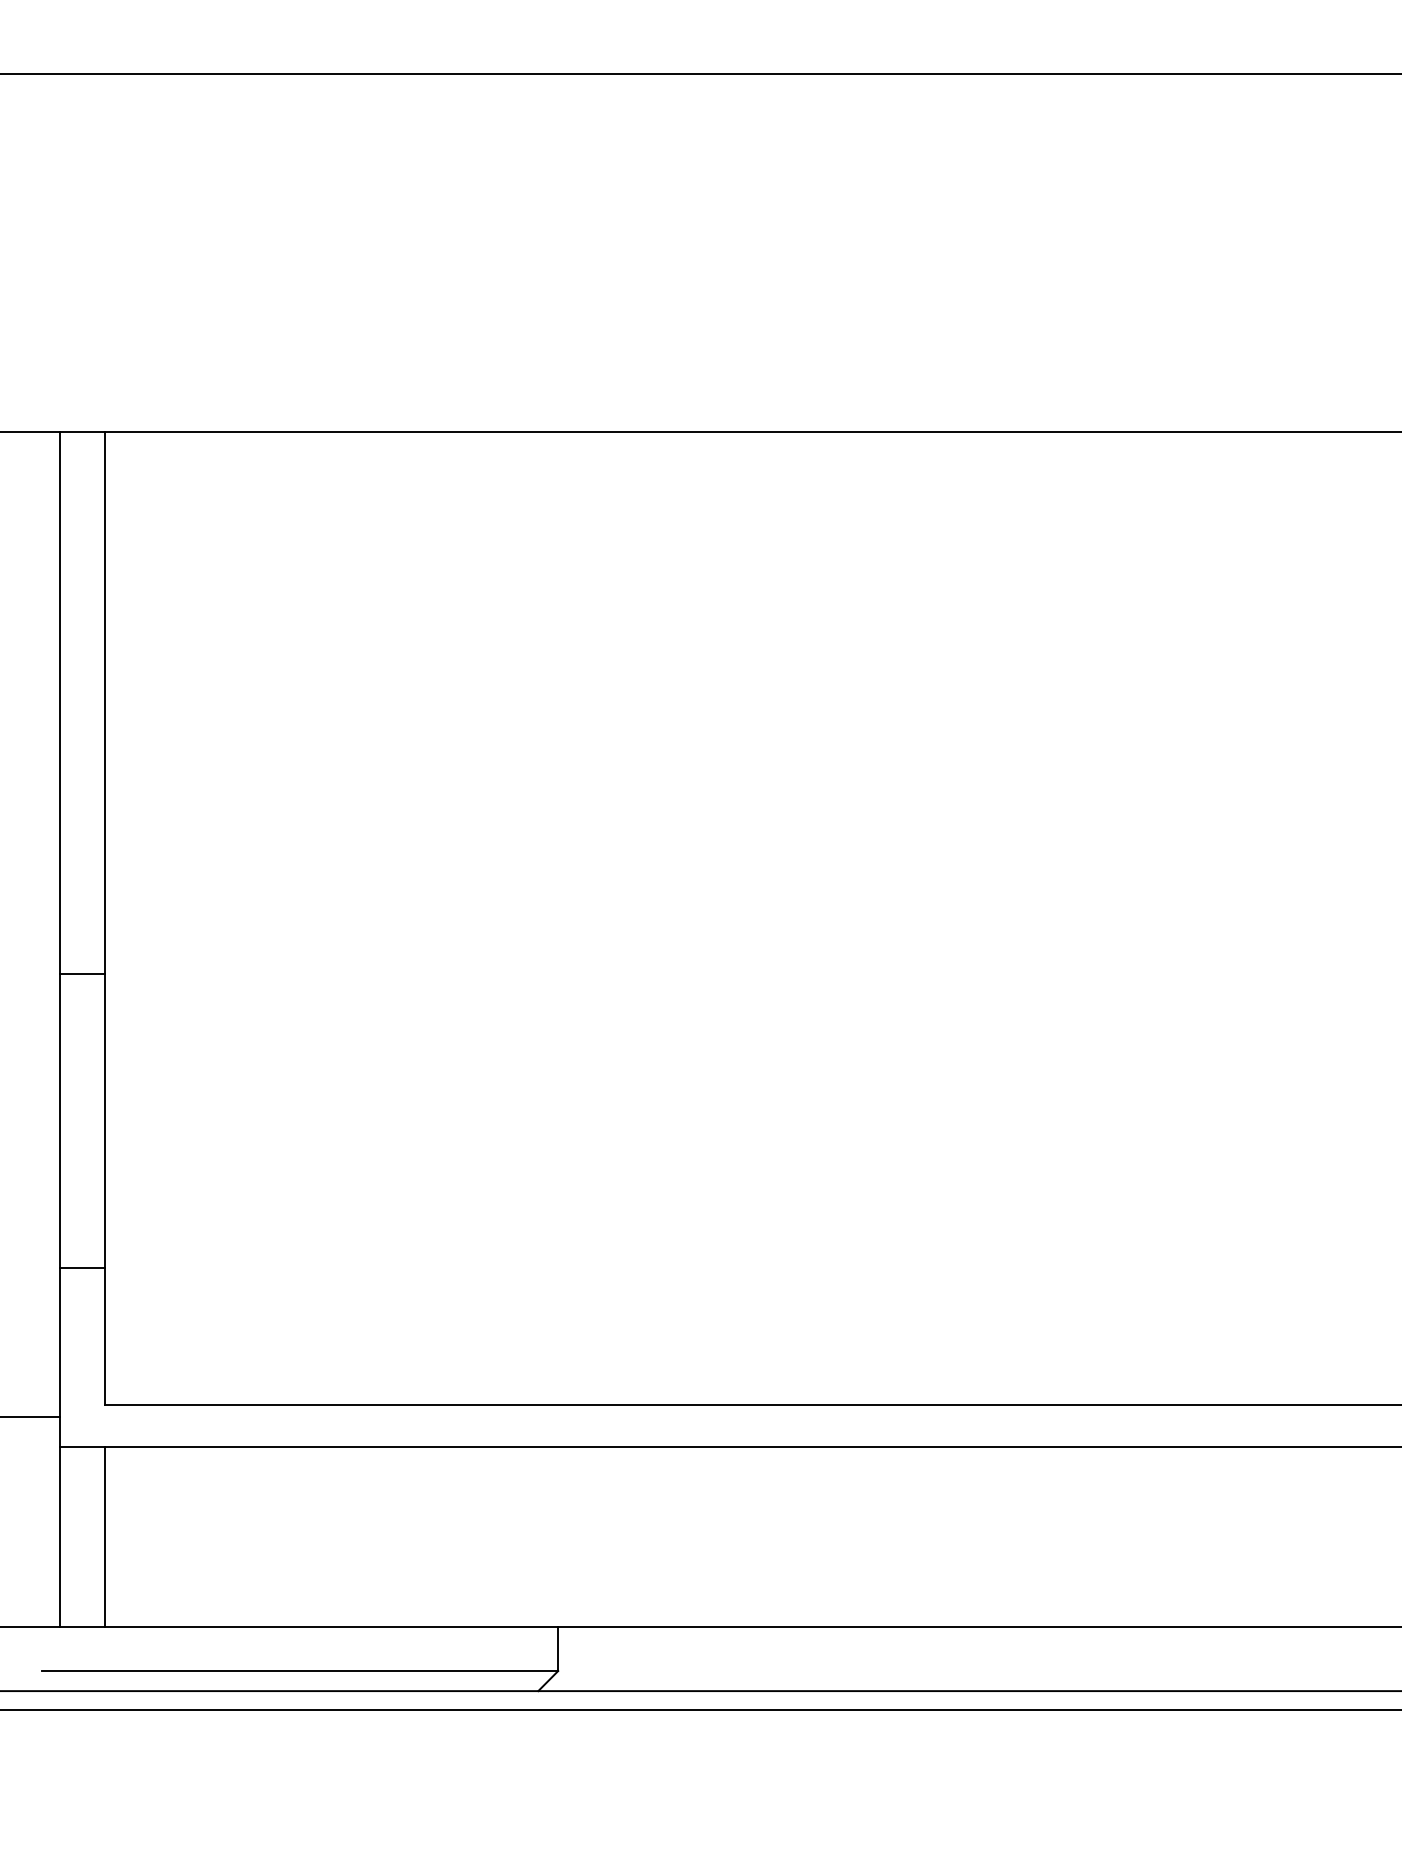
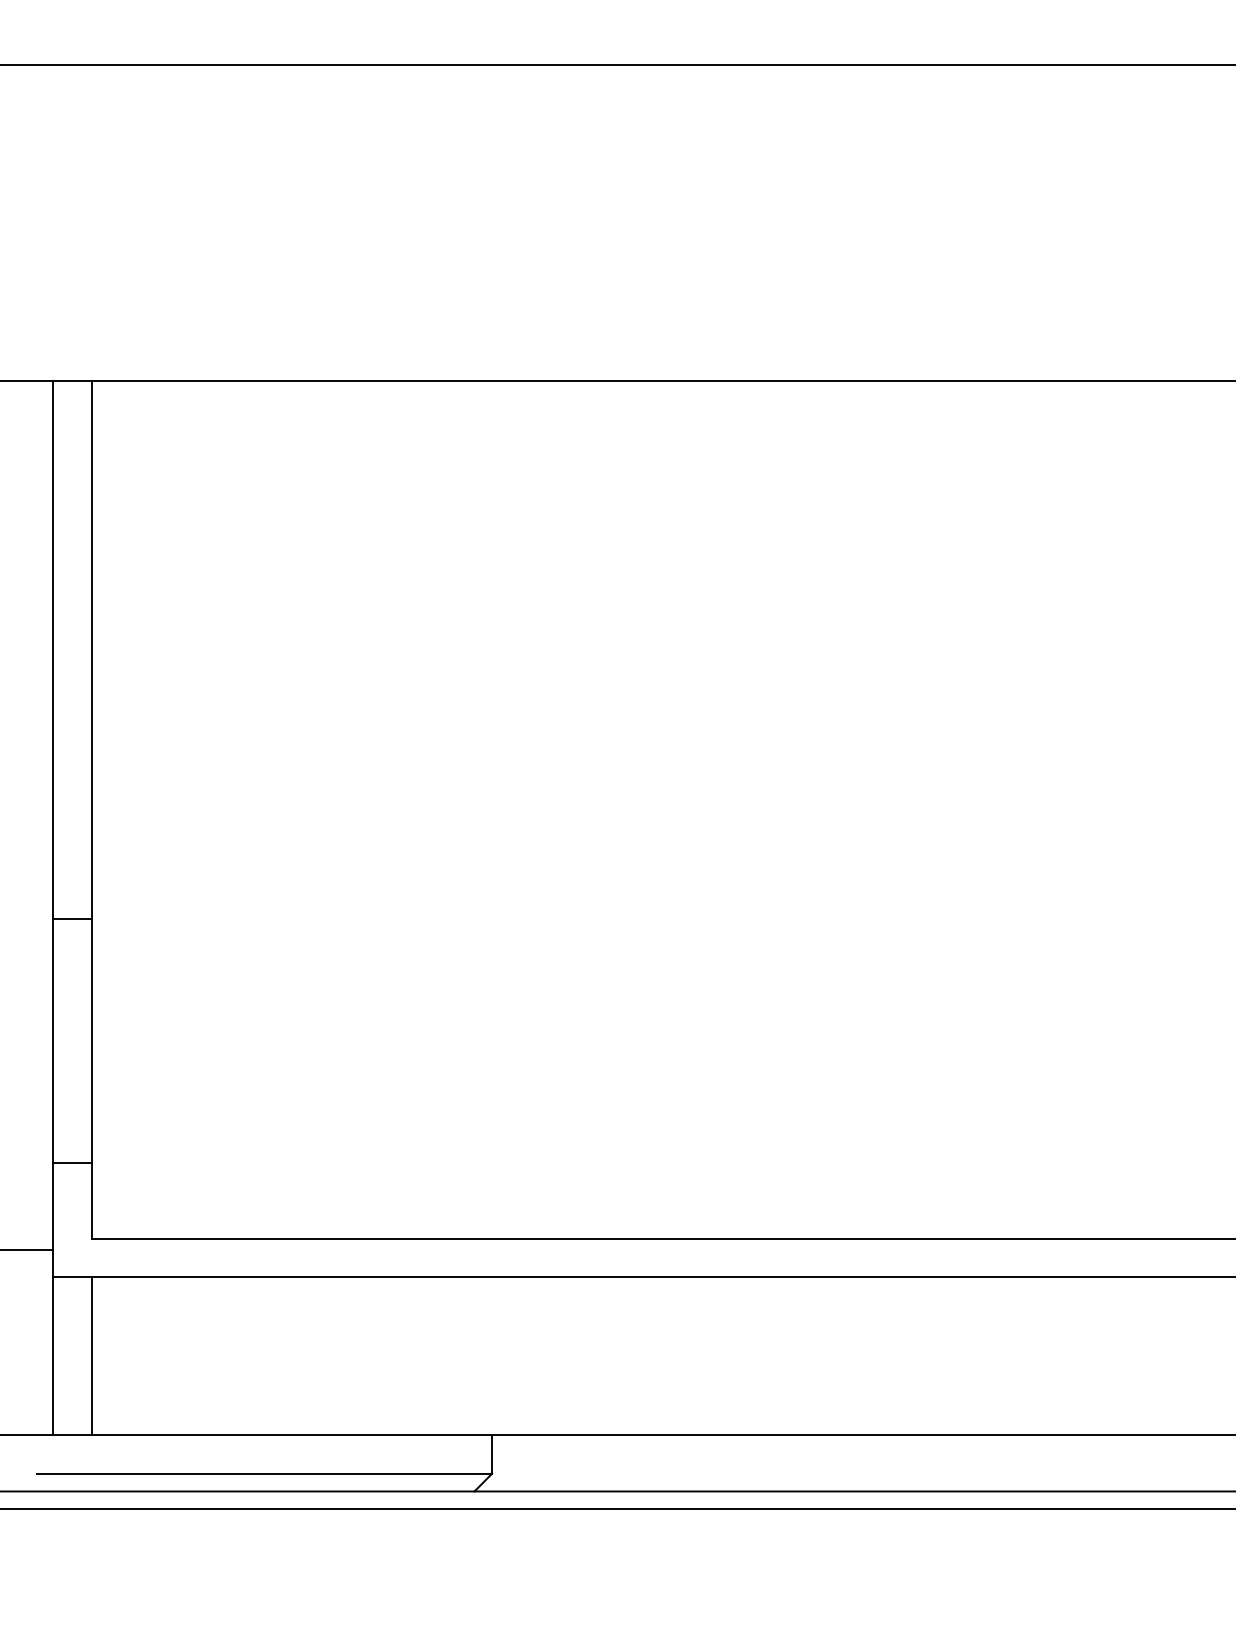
line: (82, 974) -> (72, 919), moved
line: (82, 1268) -> (72, 1163), moved

